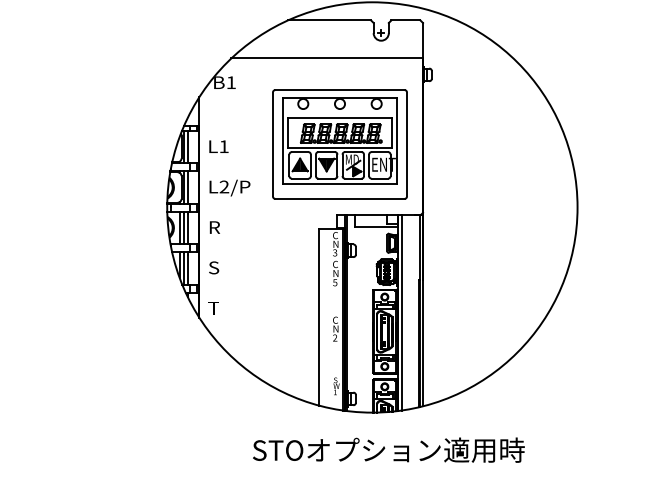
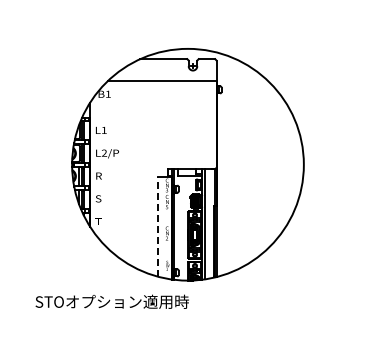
part: (339, 143) -> (169, 128), removed
line: (318, 316) -> (157, 226), solid -> dashed
text: (387, 449) -> (111, 301), moved

